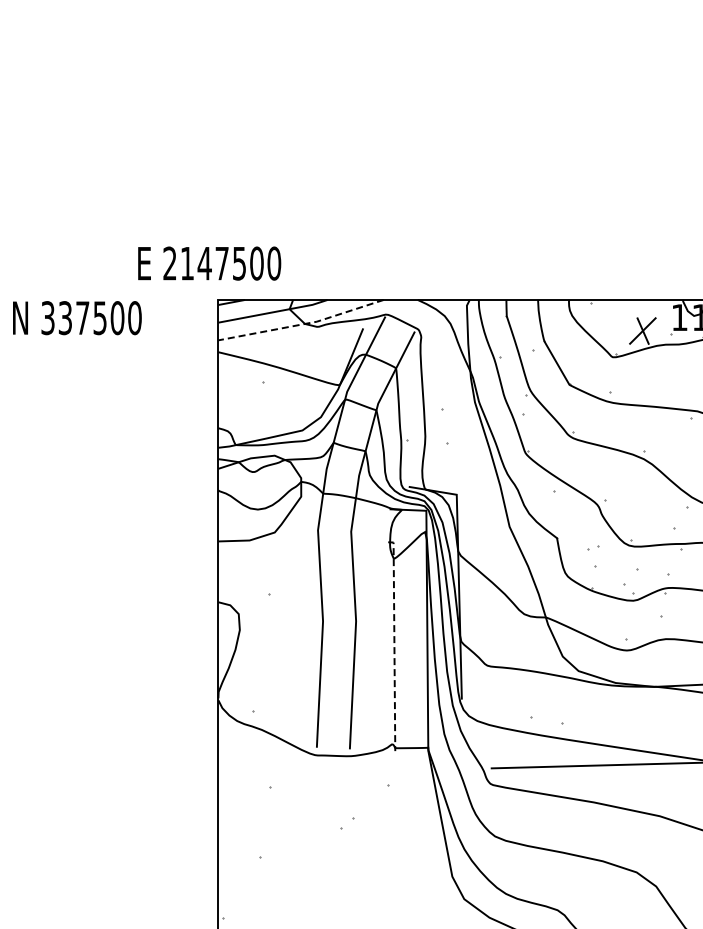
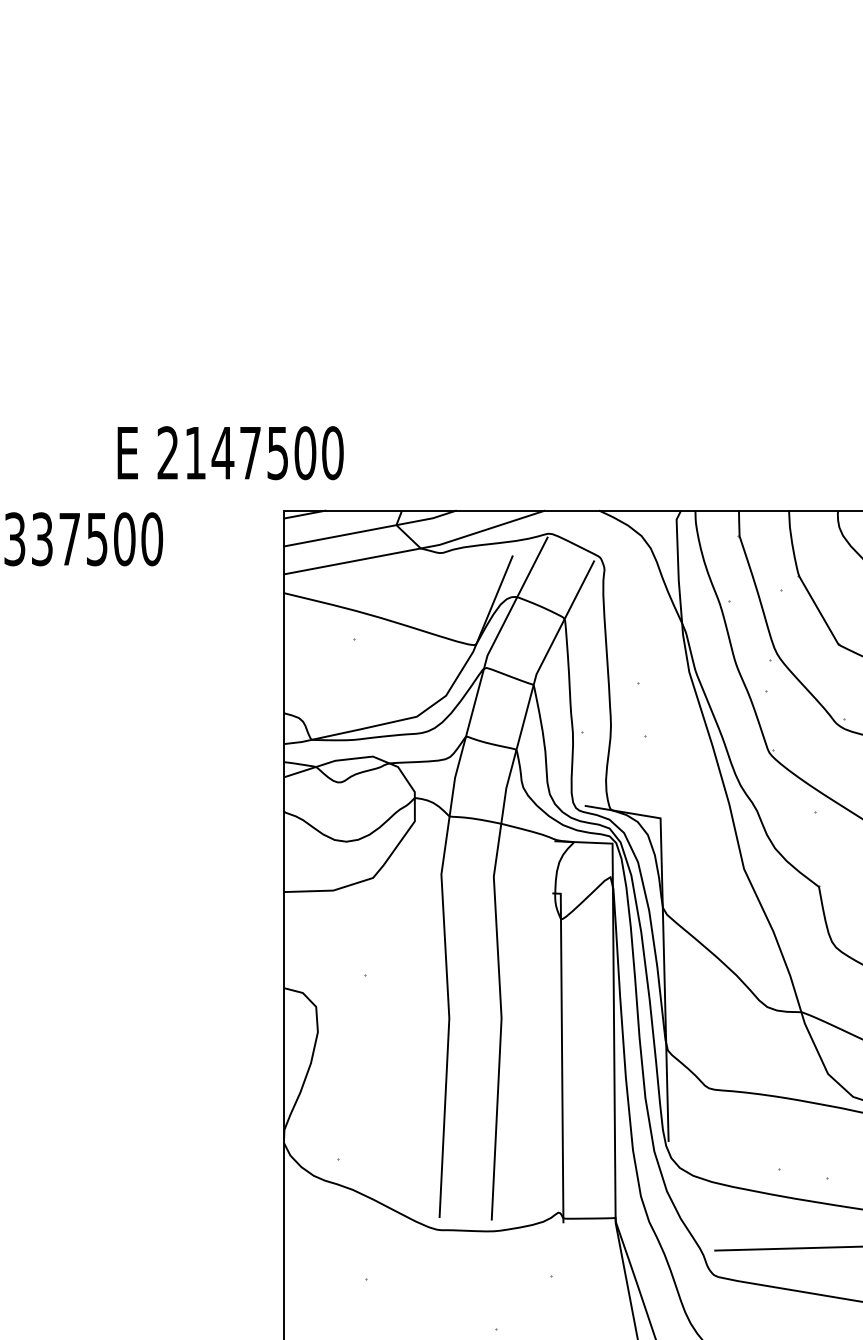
text: (209, 263) -> (230, 452), moved
line: (302, 324) -> (416, 549), dashed -> solid
line: (394, 643) -> (562, 1053), dashed -> solid

